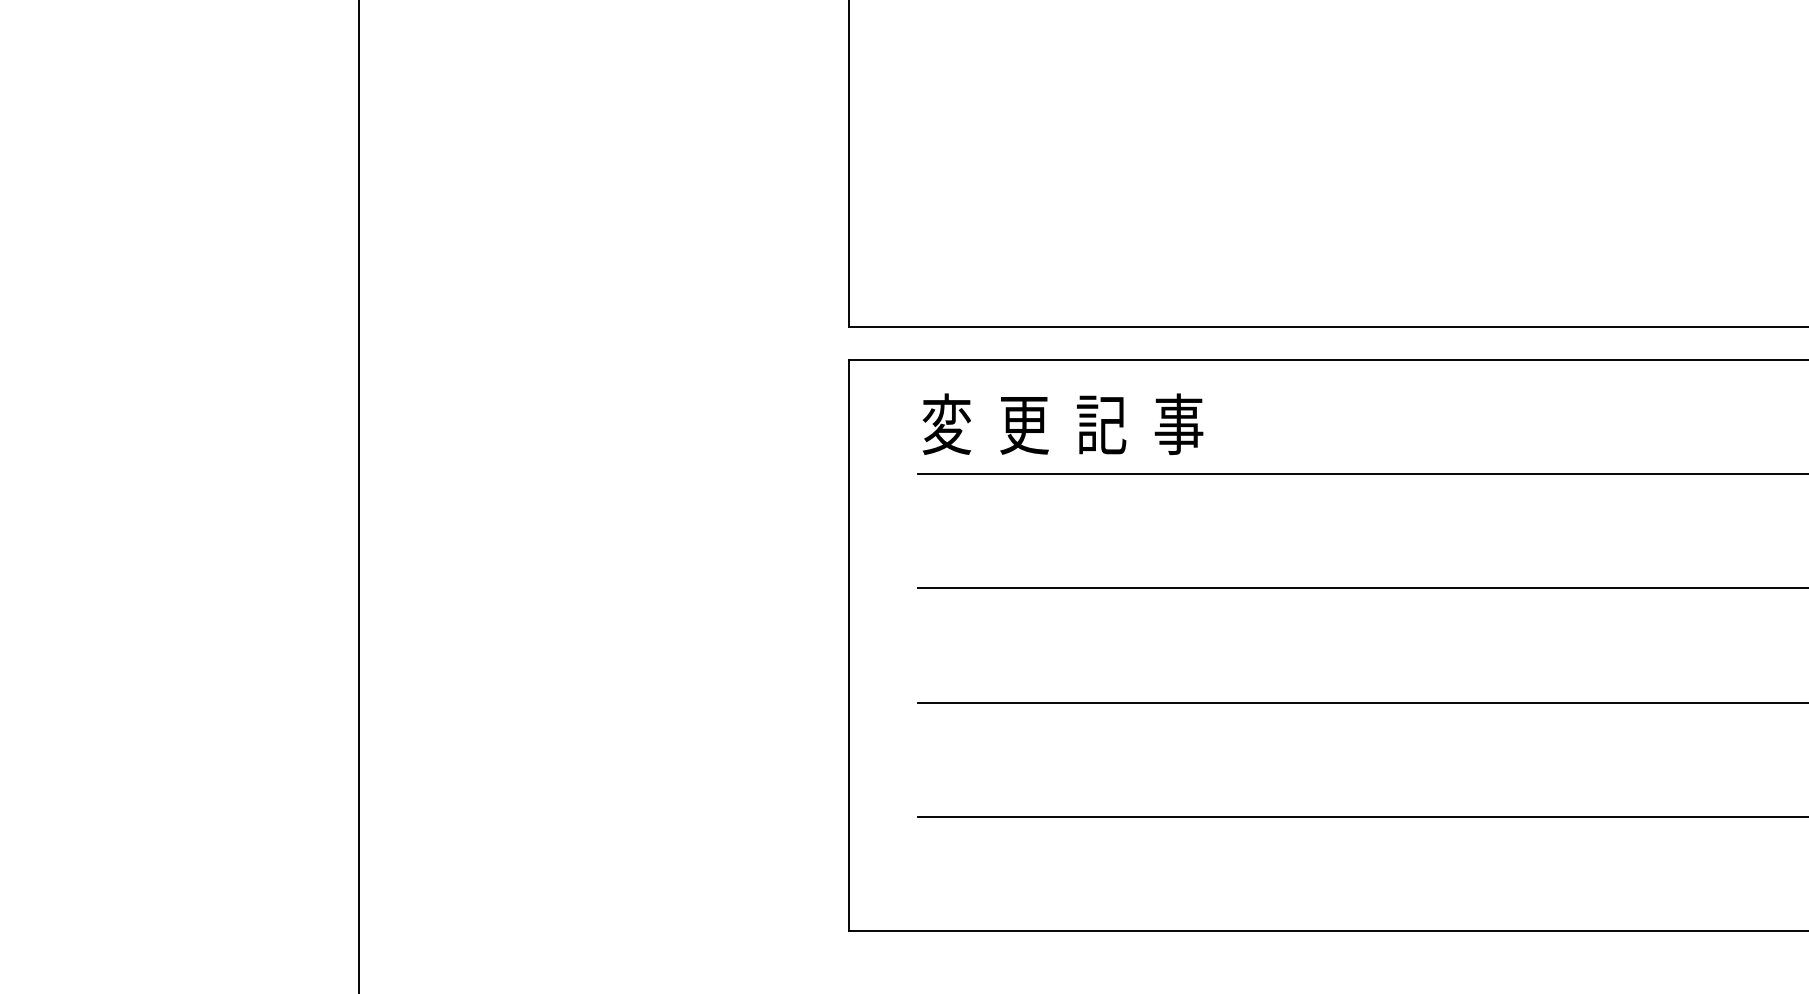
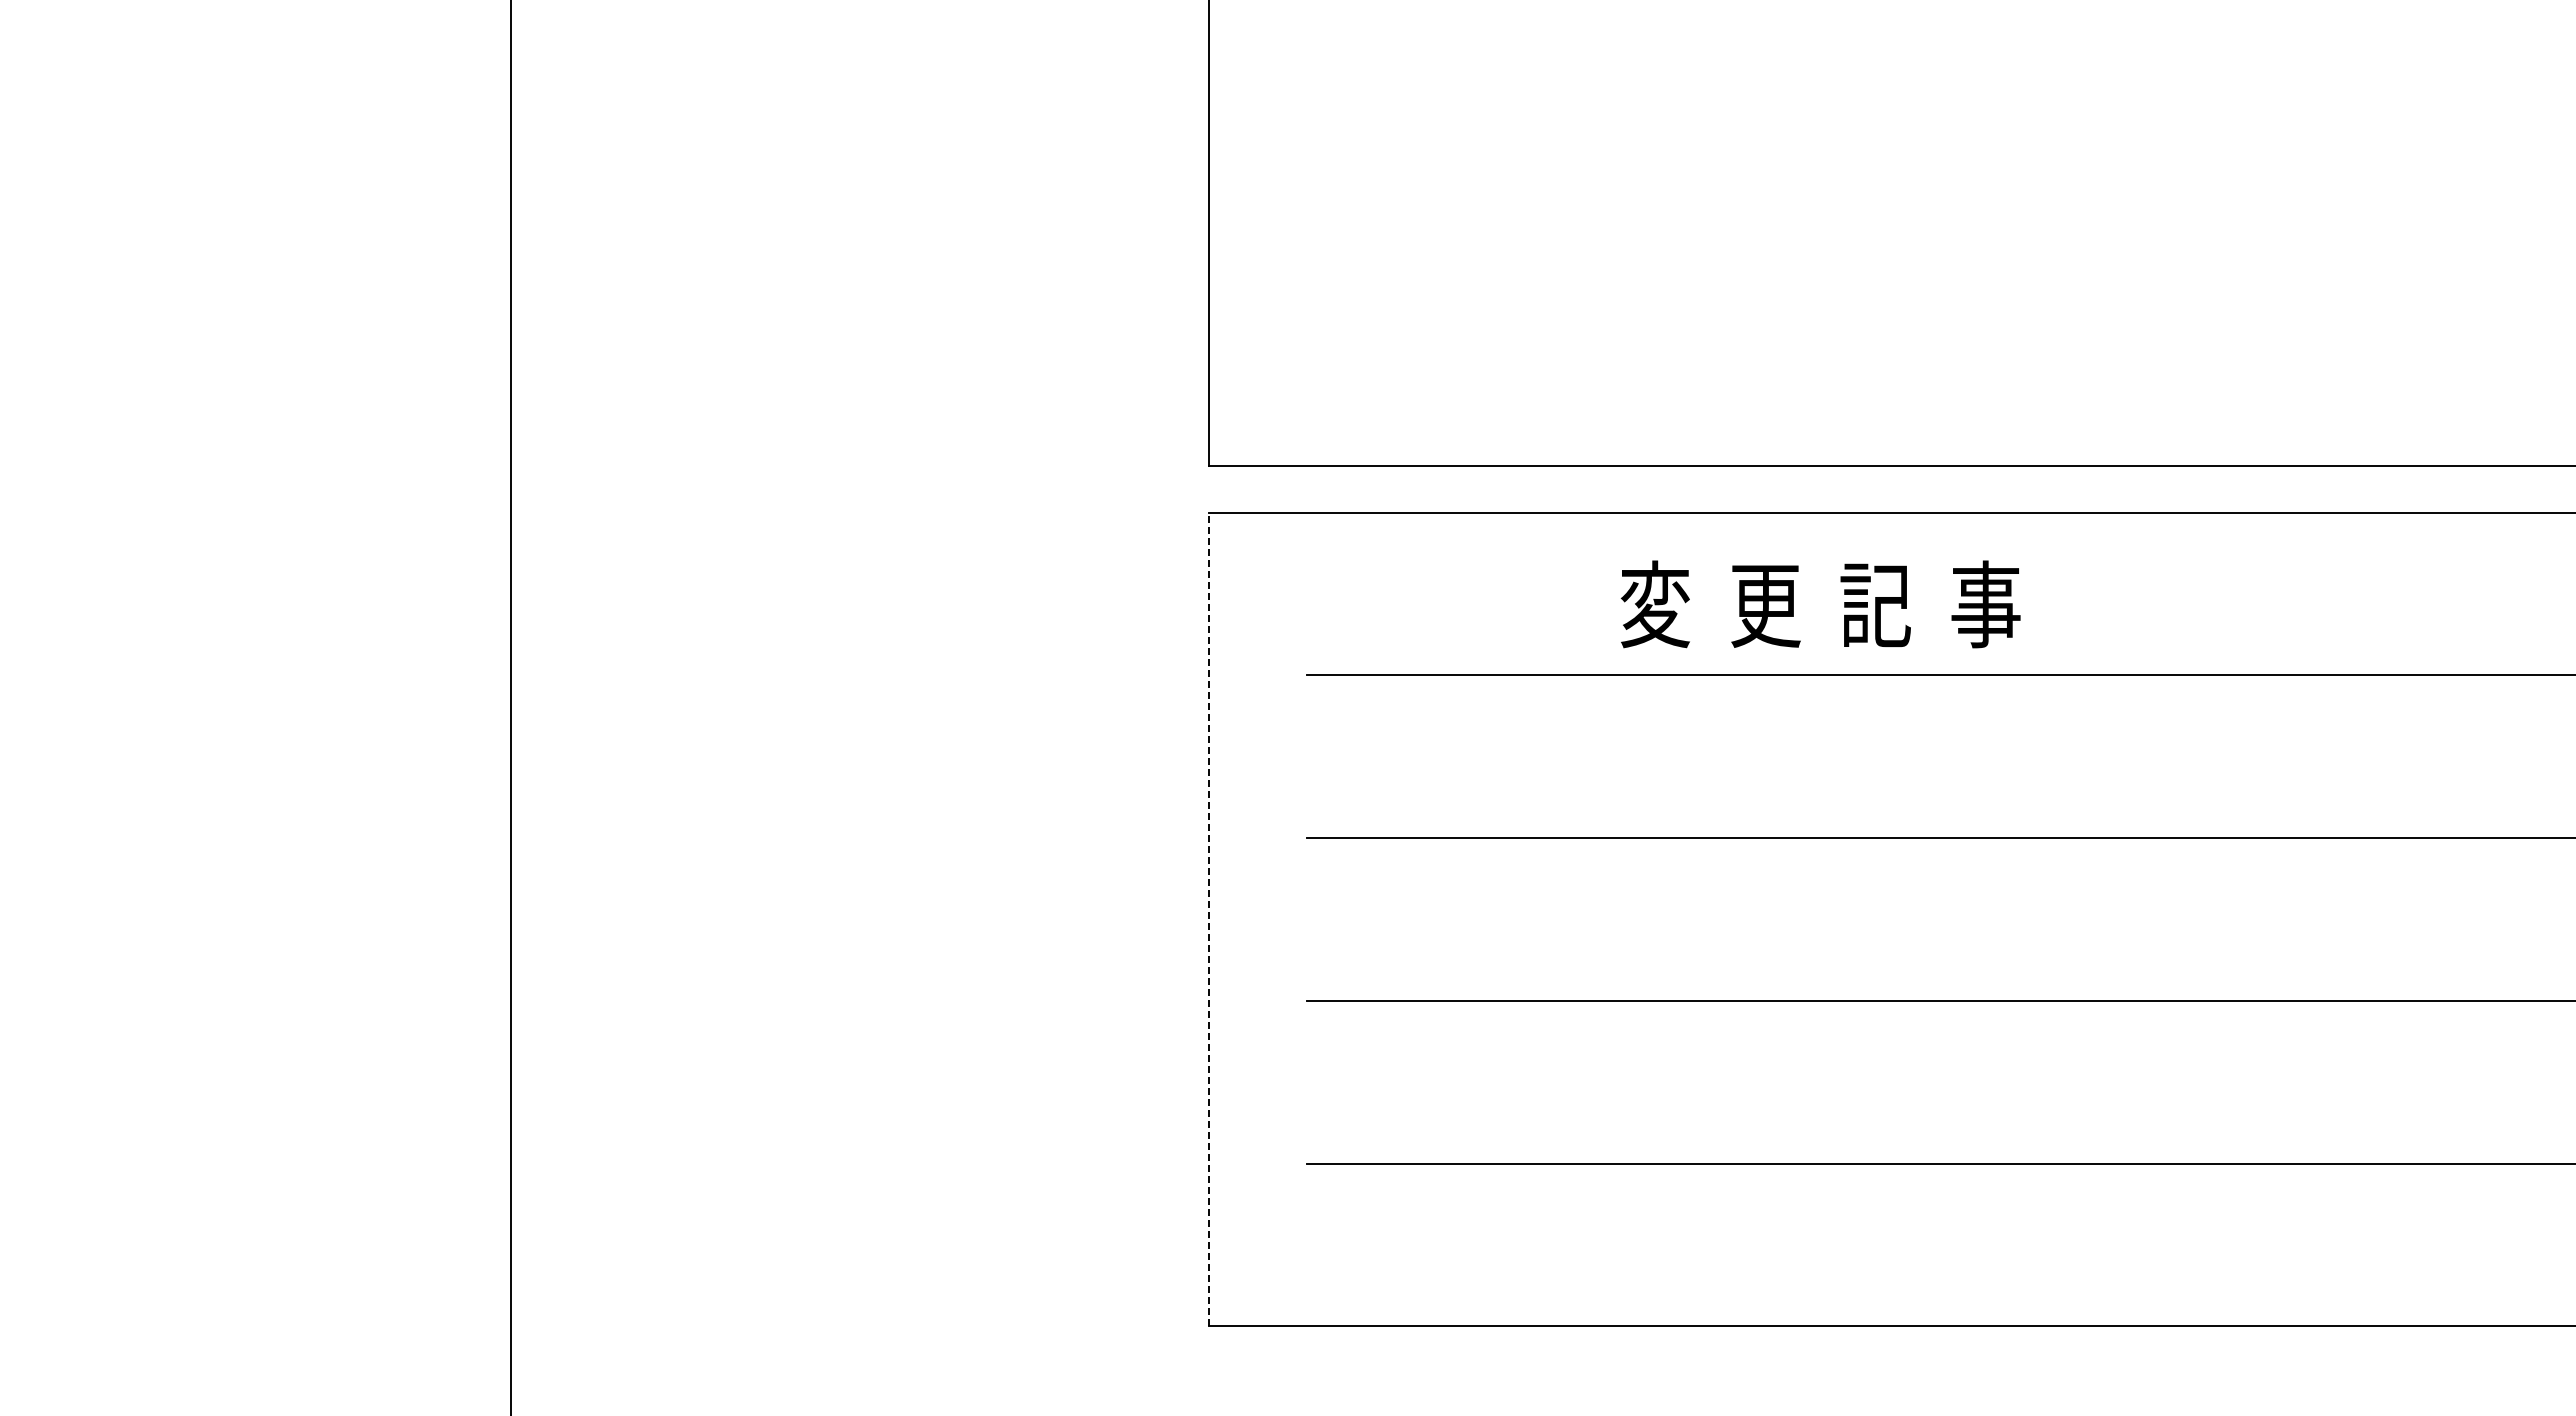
text: (1062, 424) -> (1820, 604), moved
line: (848, 645) -> (1208, 919), solid -> dashed

